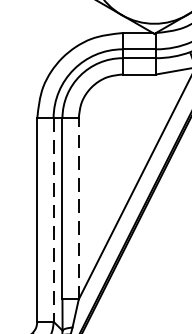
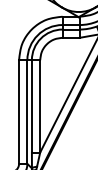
line: (79, 207) -> (40, 105), dashed -> solid
line: (53, 220) -> (27, 112), dashed -> solid

